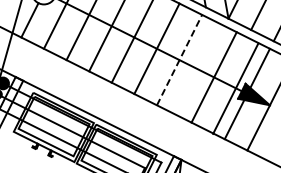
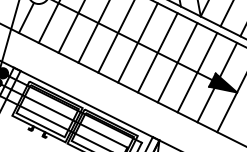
line: (179, 60) -> (157, 53), dashed -> solid
line: (213, 77) -> (177, 62), moved
line: (235, 88) -> (197, 72), moved

